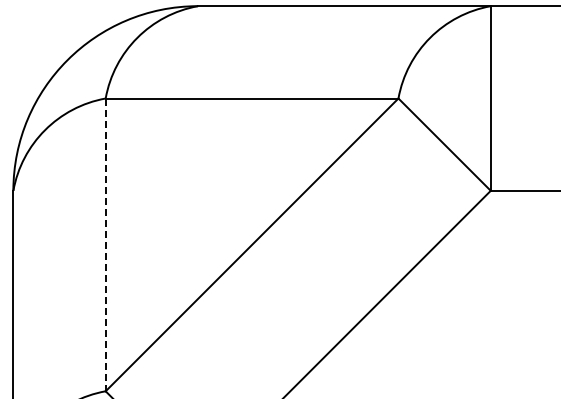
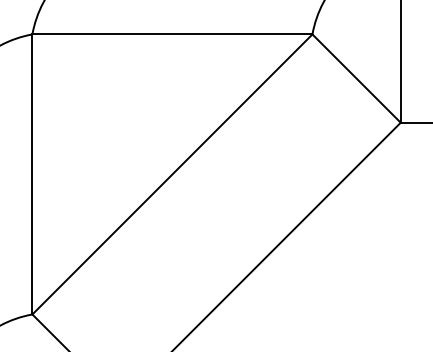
line: (105, 245) -> (32, 175), dashed -> solid

